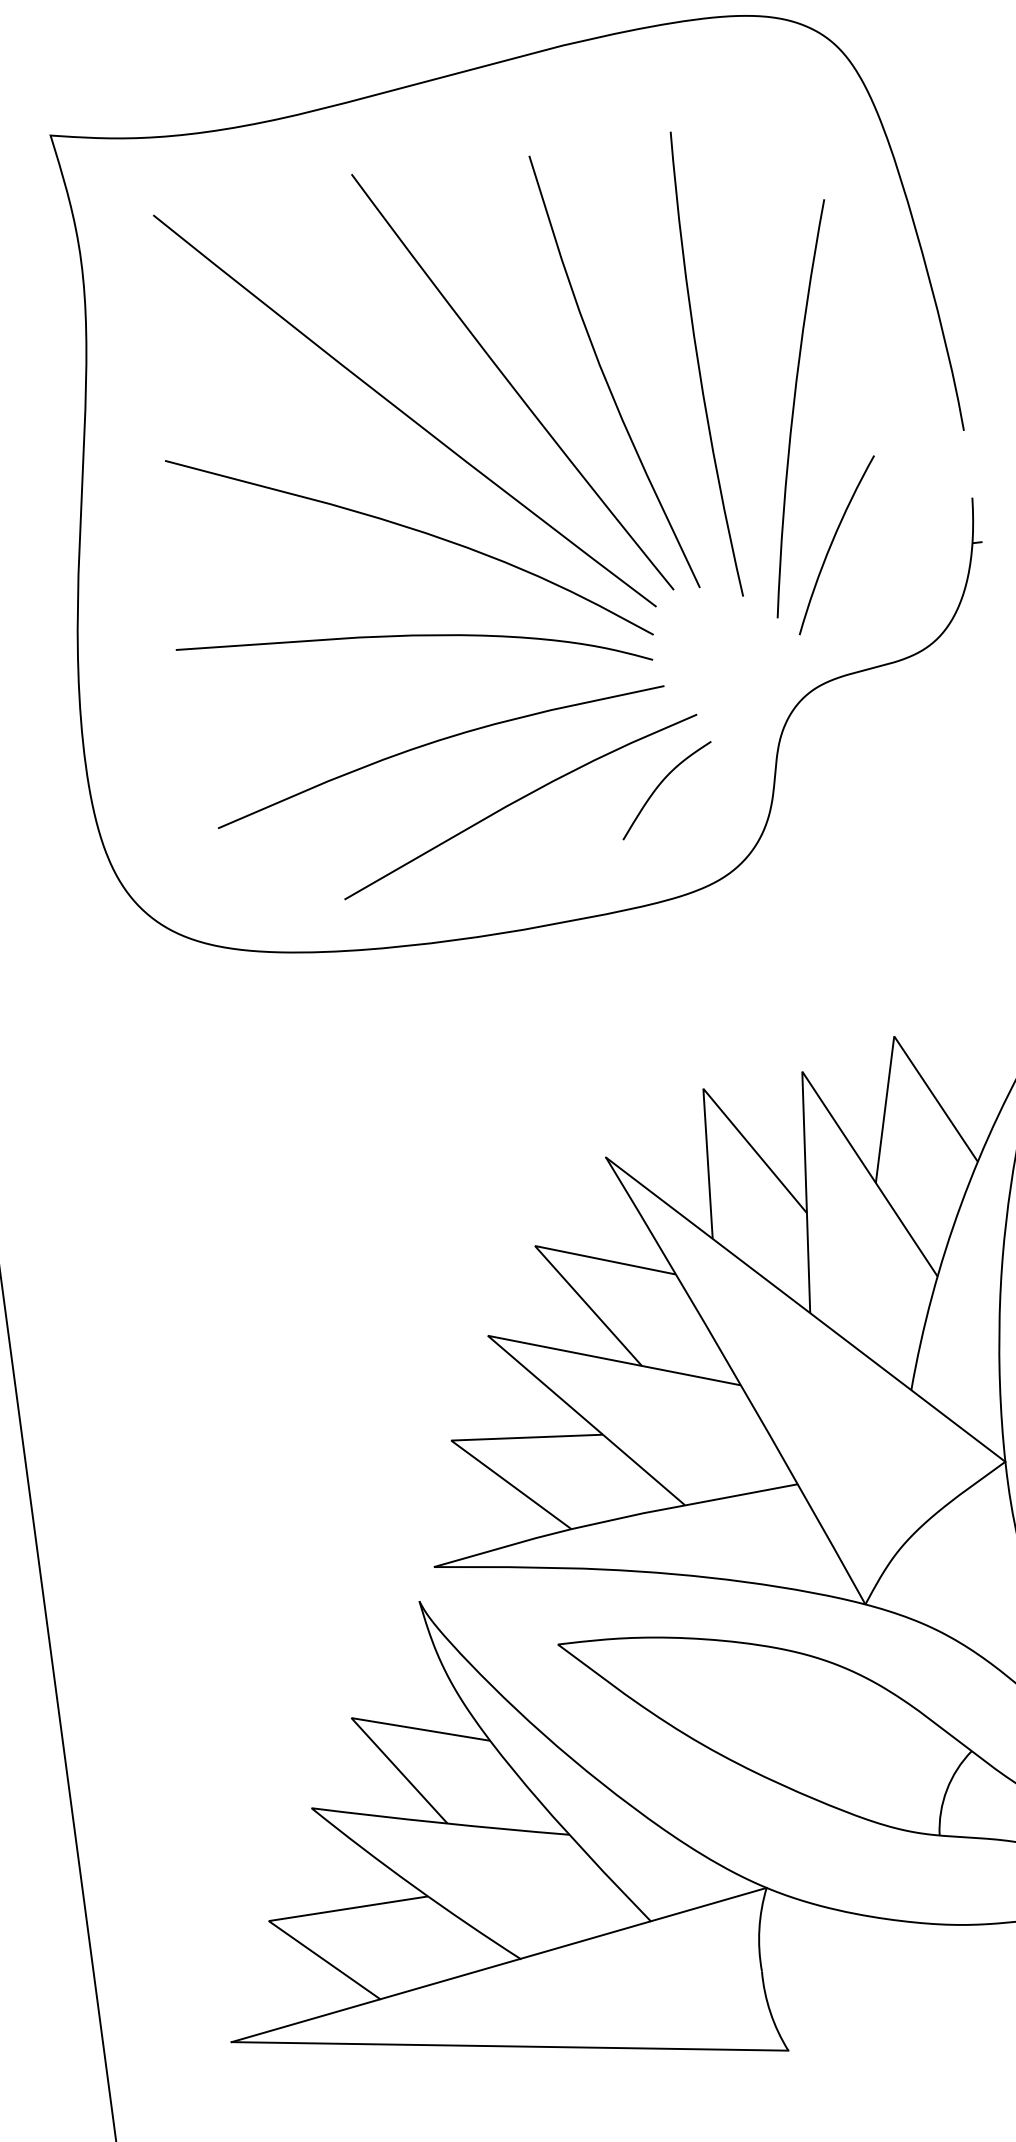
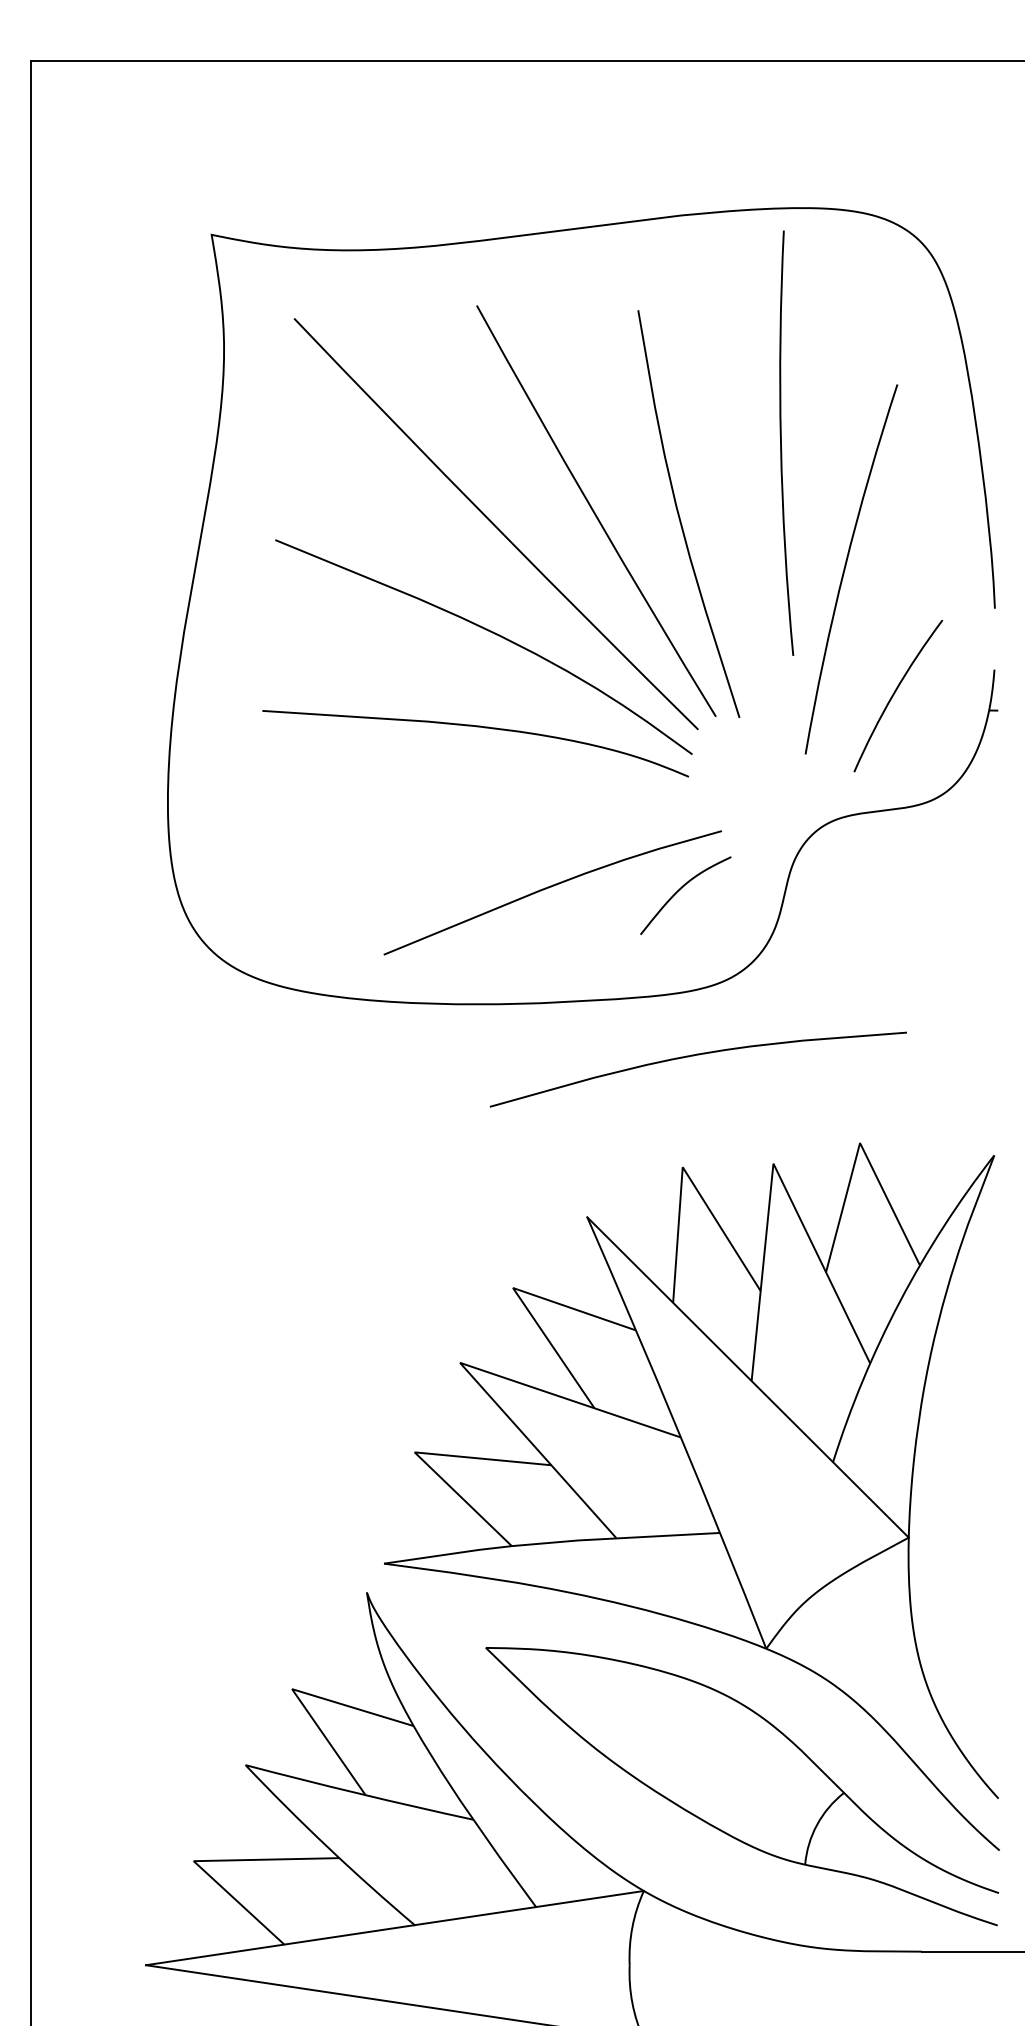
arc: (699, 364) -> (781, 442), moved
arc: (833, 542) -> (895, 693), moved
curve: (434, 743) -> (694, 1056), moved

